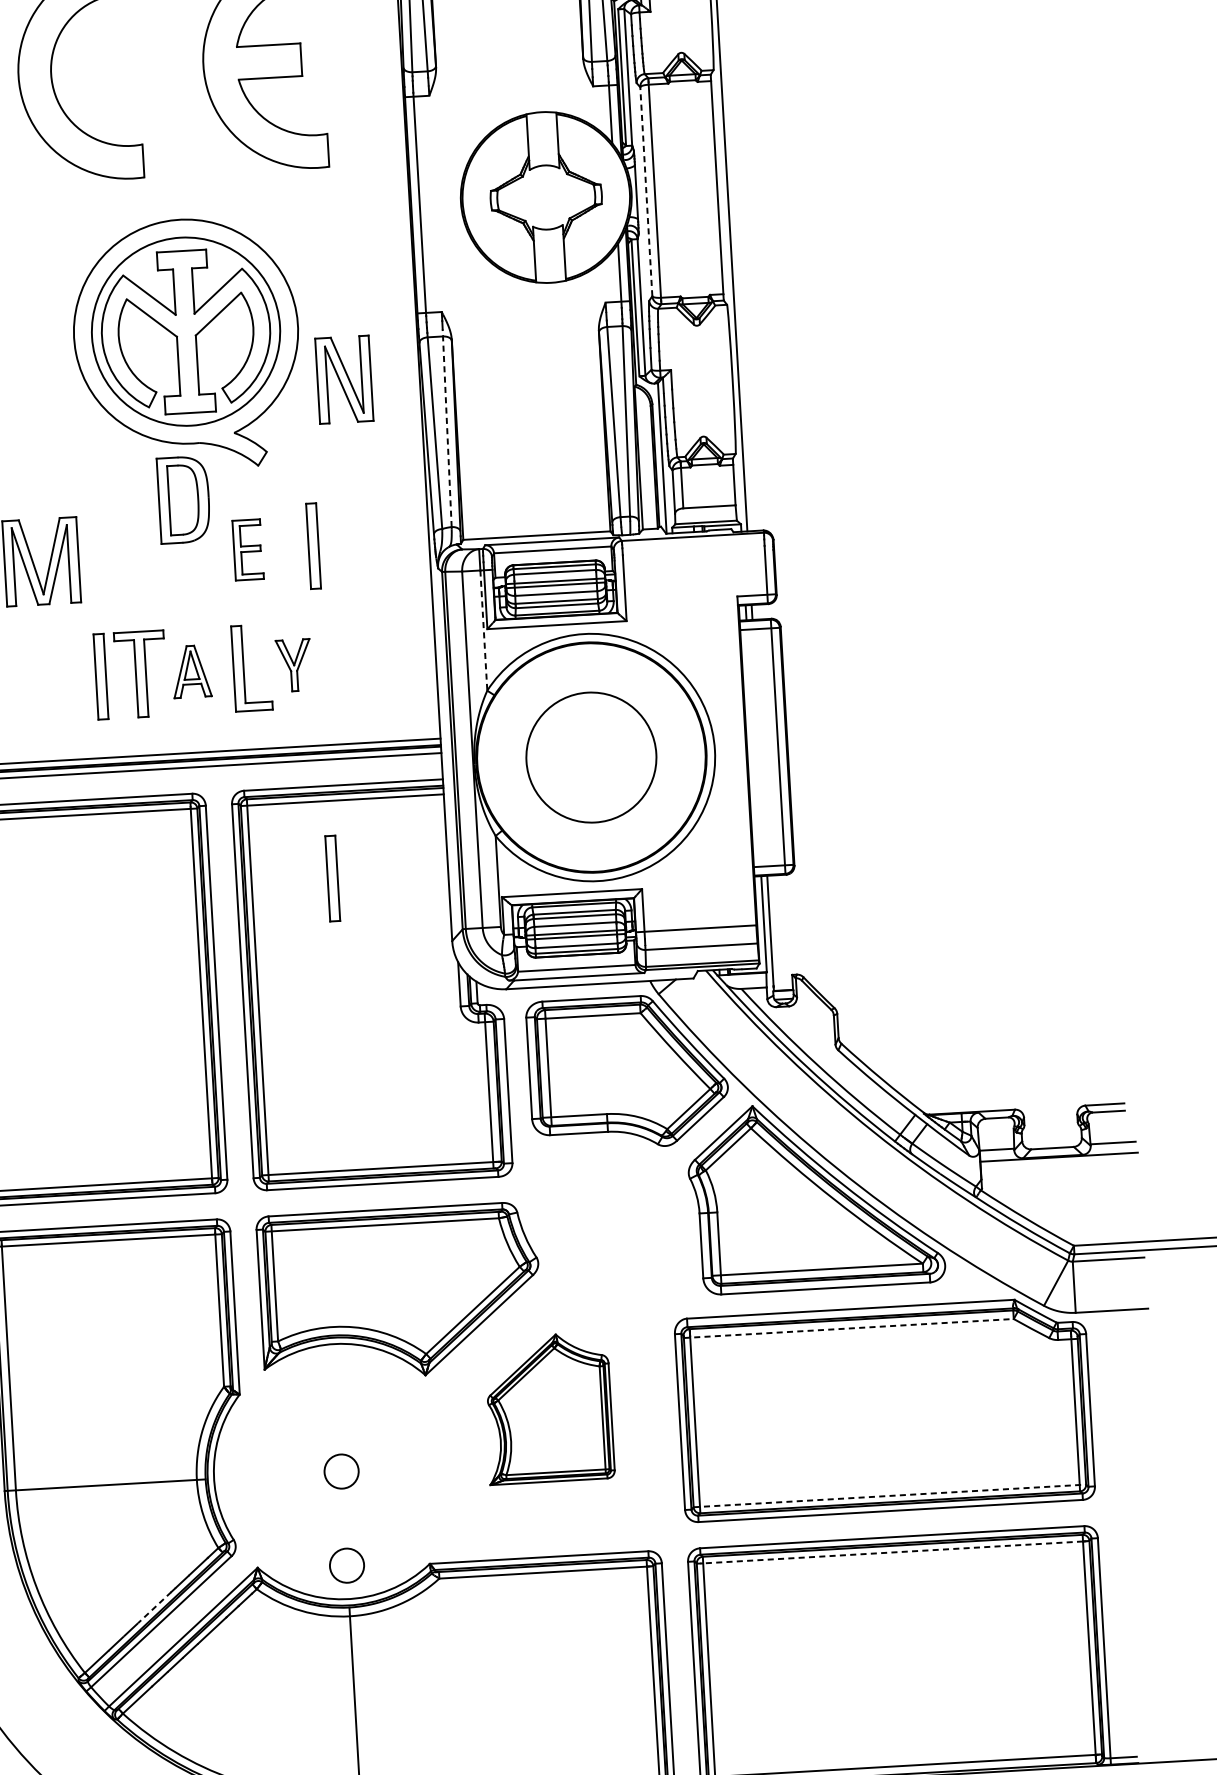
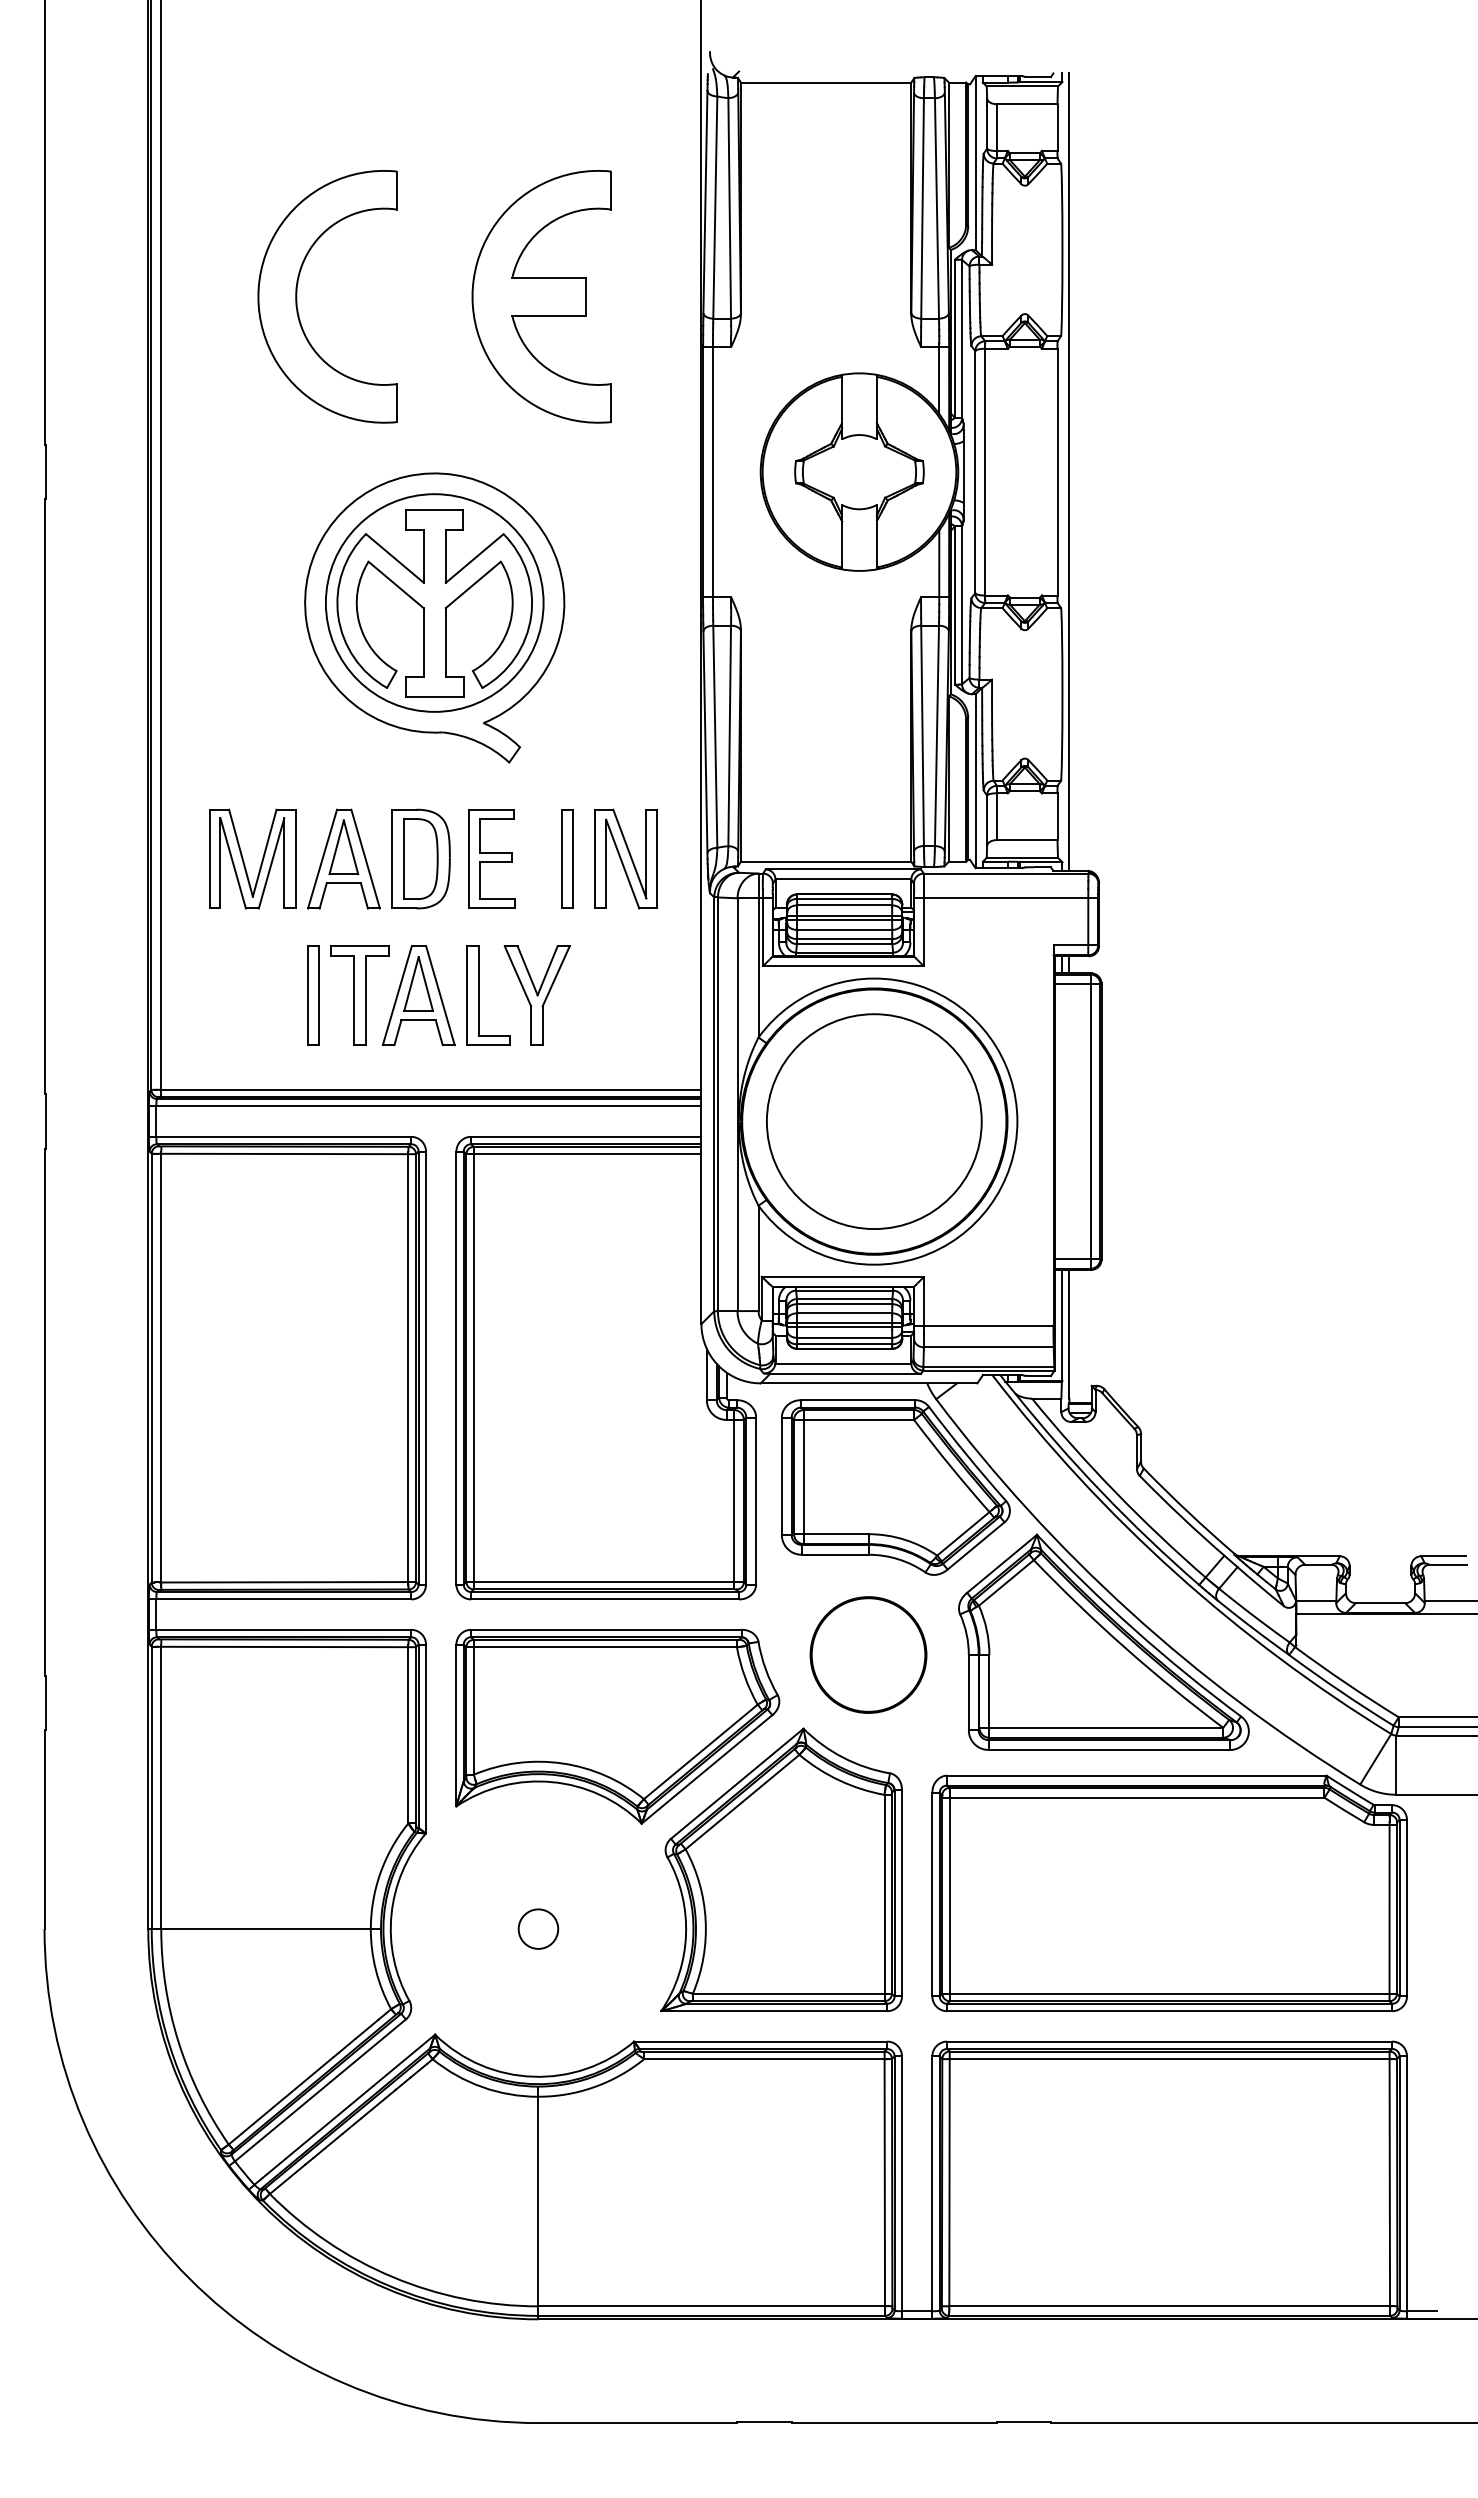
line: (646, 191) -> (975, 471), dashed -> solid
part: (343, 379) -> (625, 858), moved
line: (446, 427) -> (729, 731), dashed -> solid
part: (183, 499) -> (420, 858), moved
part: (247, 549) -> (491, 858), size x1.43
part: (119, 556) -> (343, 858), added
line: (694, 558) -> (1006, 898), added
line: (483, 630) -> (758, 967), dashed -> solid
part: (293, 665) -> (536, 995), size x1.67
part: (191, 671) -> (418, 995), size x1.67
circle: (590, 757) -> (873, 1121), size x1.43
part: (332, 878) -> (567, 1243), removed
part: (612, 1217) -> (868, 1654), added
line: (848, 1328) -> (1133, 1797), dashed -> solid
part: (548, 1407) -> (781, 1869), size x1.67
line: (890, 1495) -> (1170, 1993), dashed -> solid
line: (892, 1552) -> (1168, 2059), dashed -> solid
circle: (347, 1565) -> (538, 2037), removed
line: (154, 1608) -> (313, 2074), dashed -> solid

